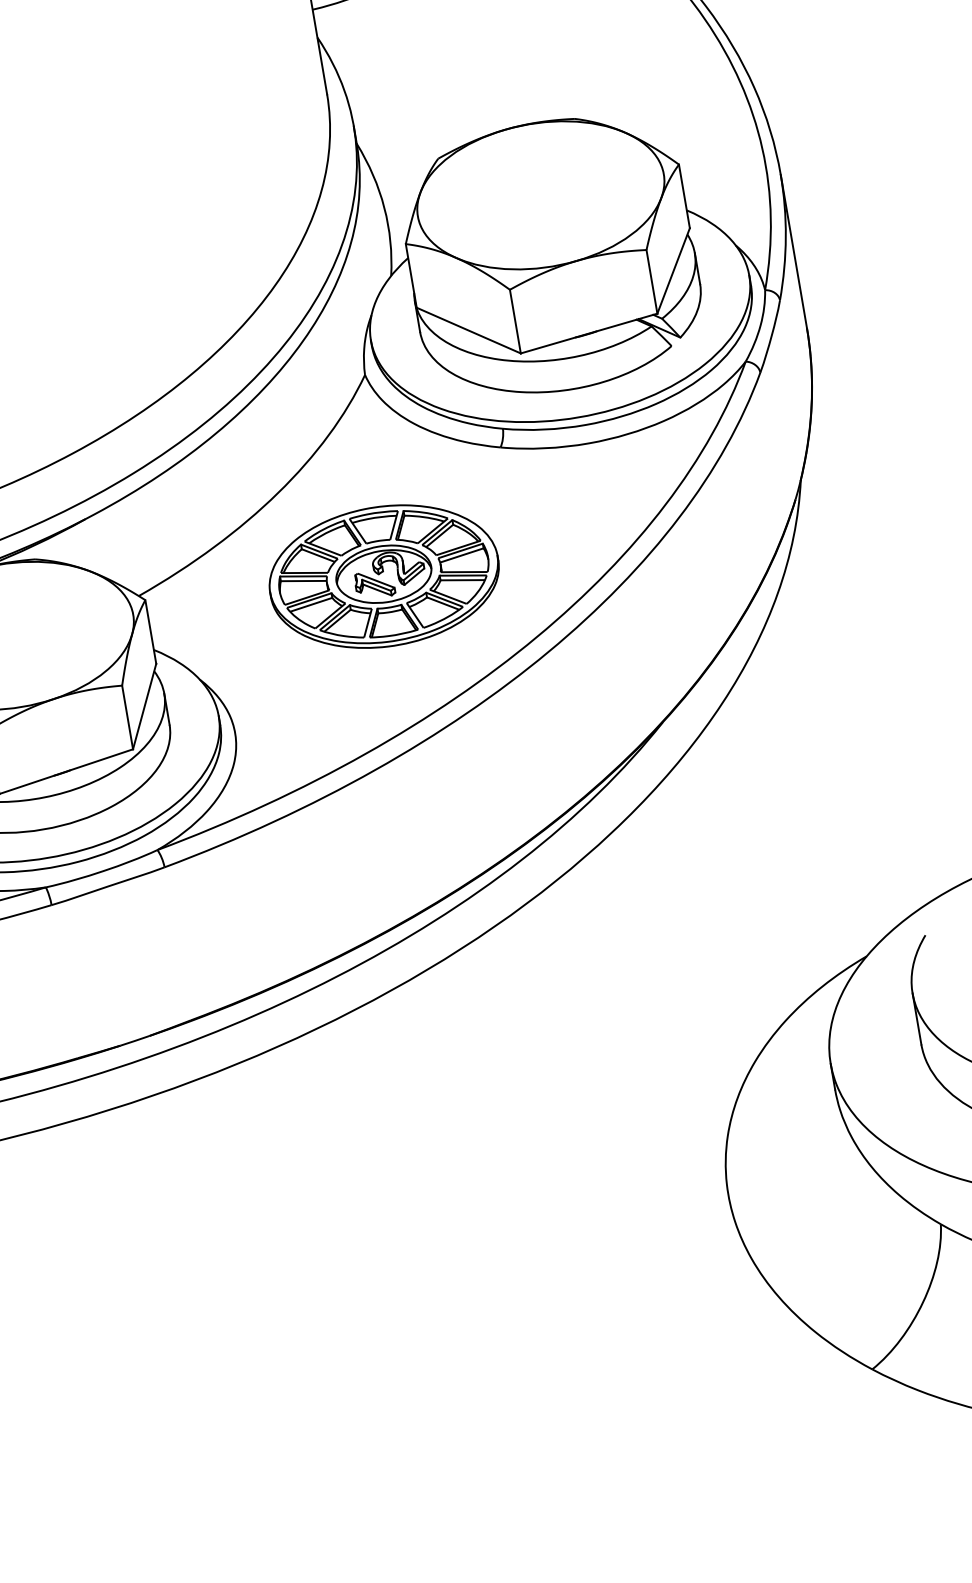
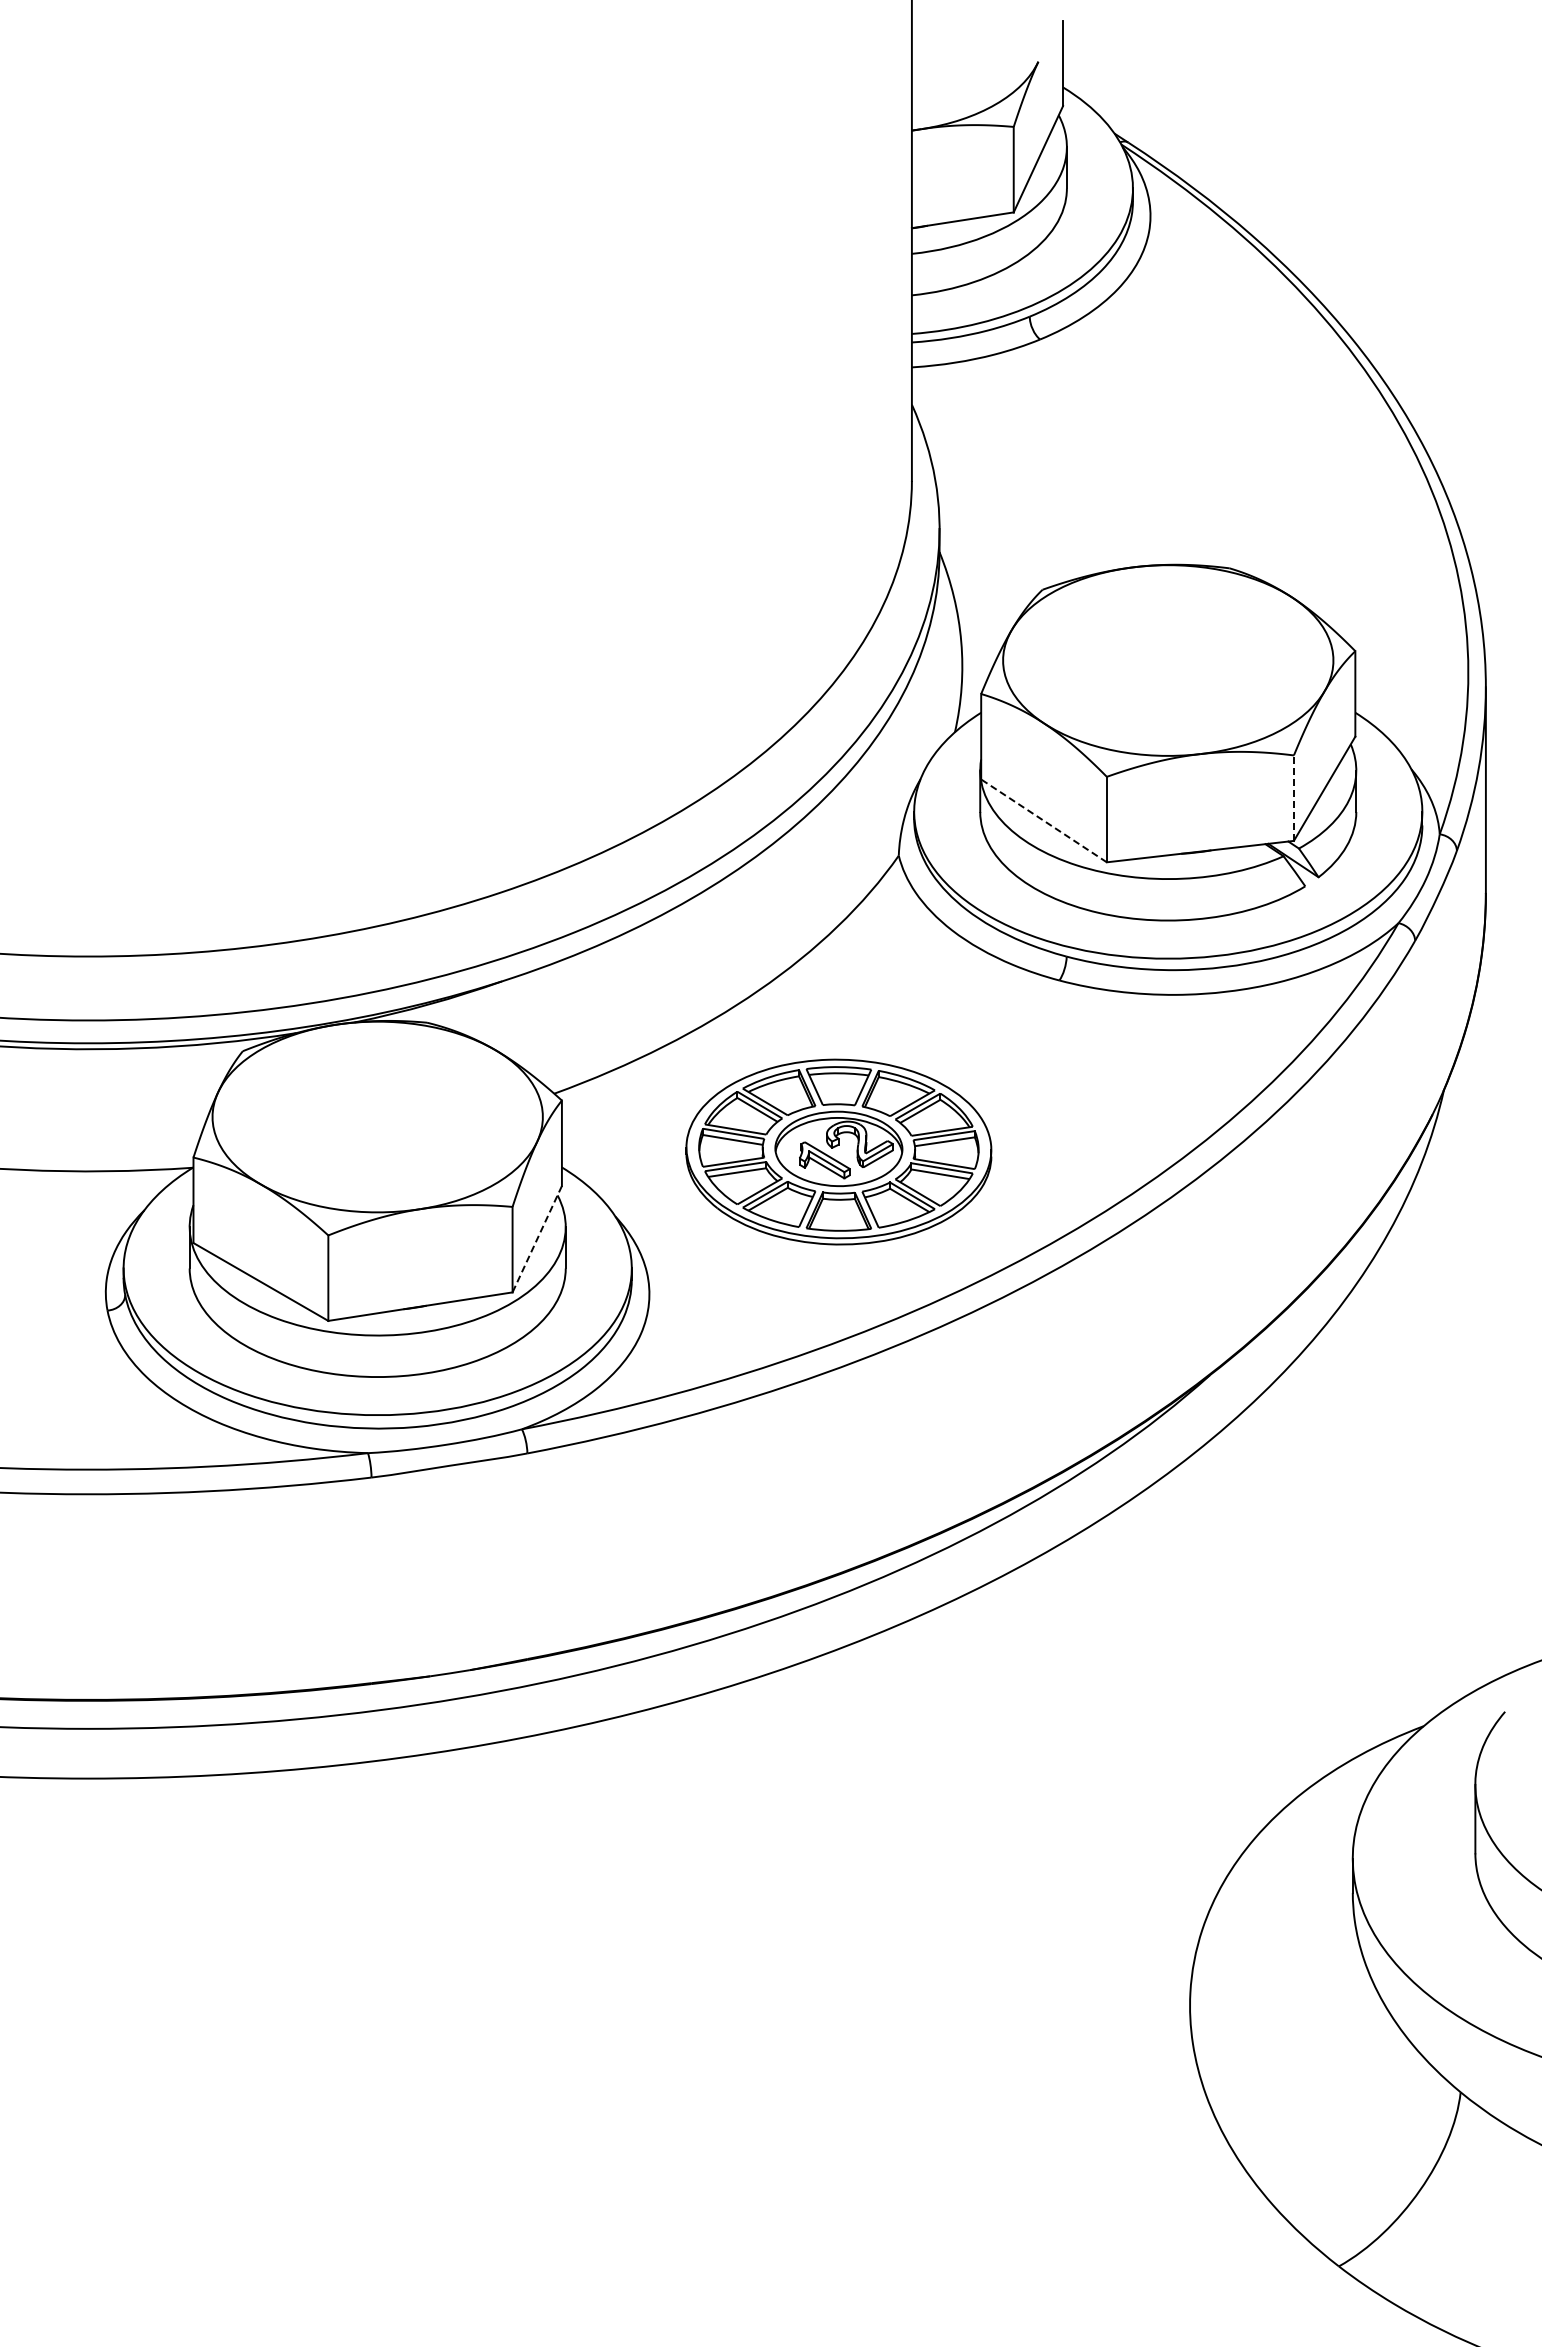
line: (651, 282) -> (1293, 798), solid -> dashed
line: (468, 330) -> (1043, 820), solid -> dashed
part: (383, 576) -> (838, 1151), moved
line: (144, 706) -> (537, 1239), solid -> dashed

